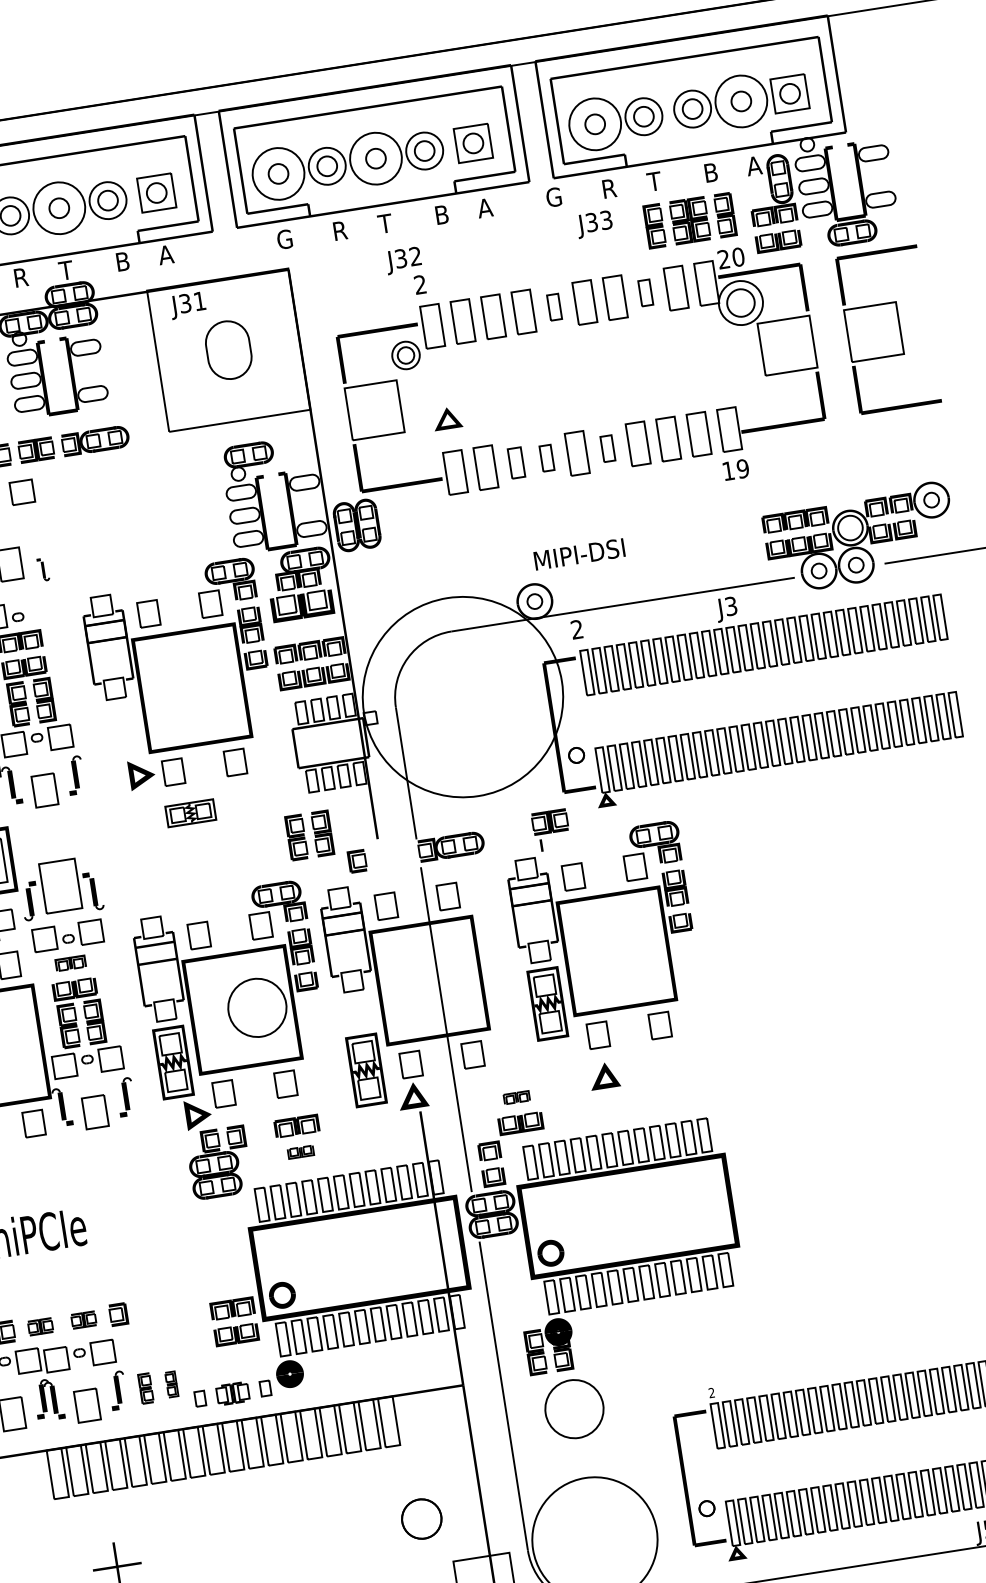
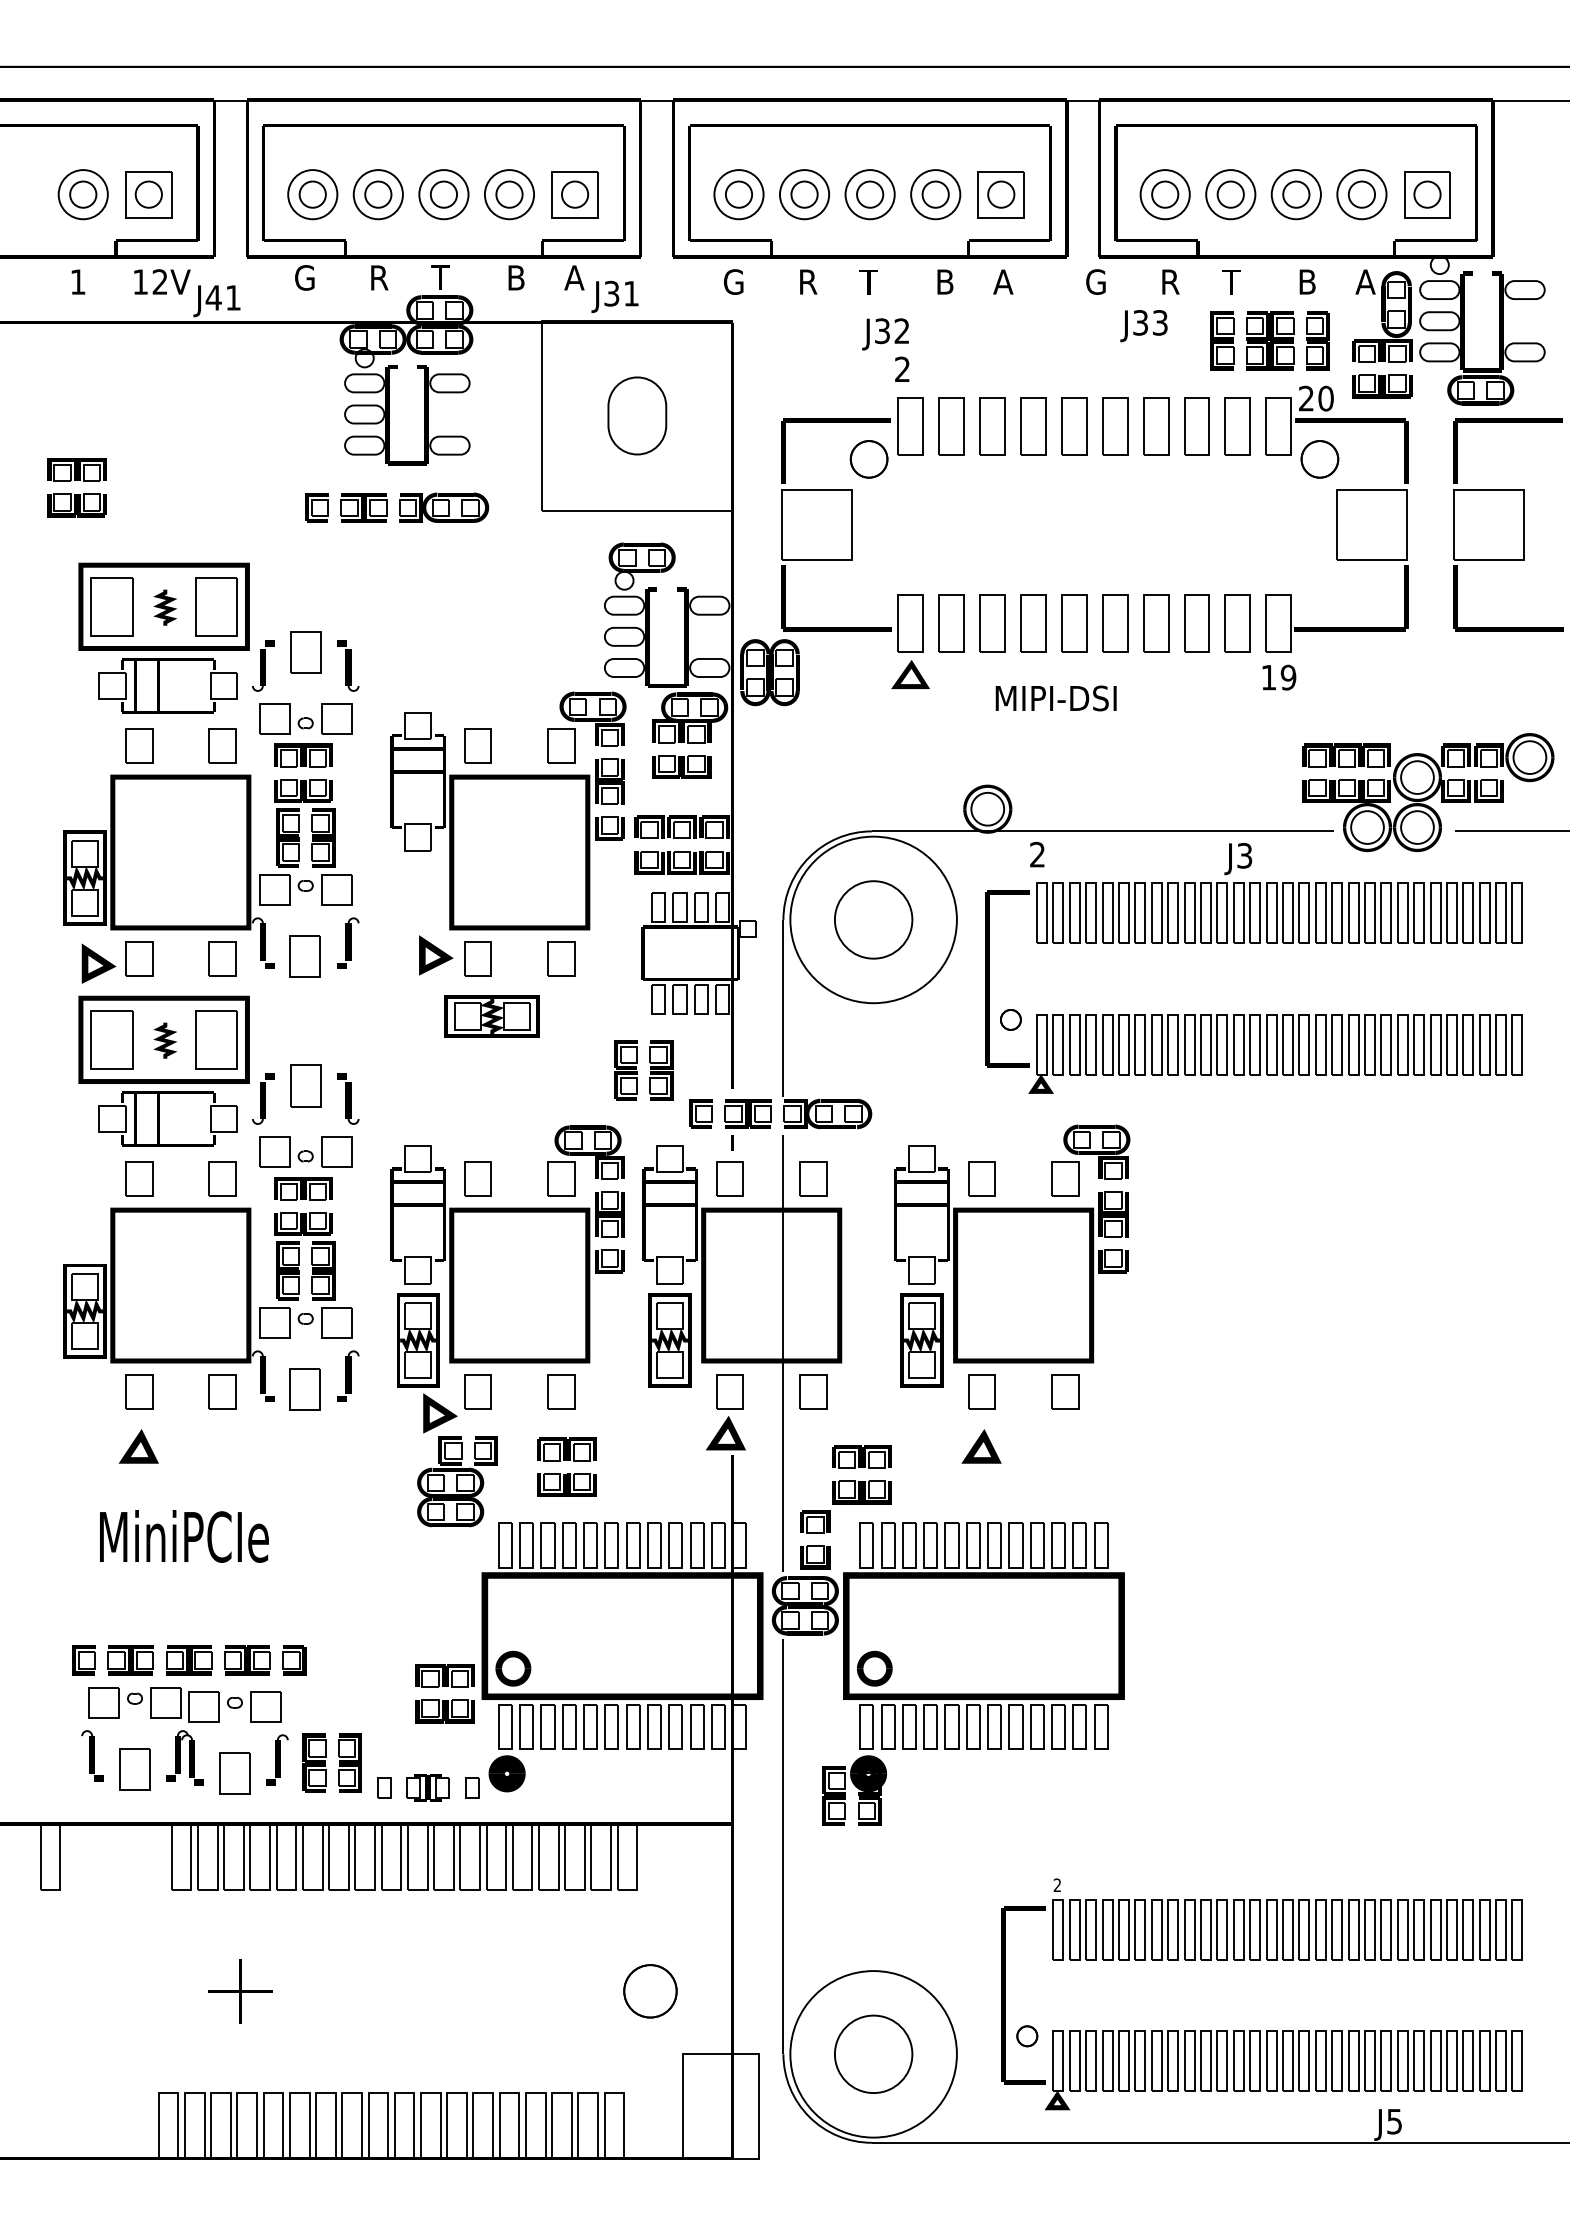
circle: (741, 101) -> (1361, 194), size x0.71
circle: (594, 124) -> (1164, 194), size x0.71
circle: (375, 158) -> (869, 194), size x0.71
circle: (278, 173) -> (738, 194), size x0.71
circle: (58, 208) -> (443, 194), size x0.71
part: (645, 292) -> (1196, 426), size x1.67
circle: (740, 303) -> (1319, 459), size x0.62
text: (187, 305) -> (614, 296), moved
part: (554, 307) -> (1074, 426), size x1.67
circle: (405, 355) -> (868, 459), size x1.67
part: (447, 418) -> (910, 674), moved
part: (608, 448) -> (1115, 623), size x1.67
part: (547, 458) -> (1033, 623), size x1.67
part: (516, 463) -> (992, 623), size x1.43
part: (21, 491) -> (336, 718), moved
circle: (931, 500) -> (1529, 757), size x1.67
text: (579, 554) -> (1055, 698), moved
circle: (856, 565) -> (1417, 827), size x1.67
part: (43, 569) -> (348, 665), size x1.67
circle: (819, 570) -> (1367, 827), size x1.67
circle: (534, 601) -> (987, 808), size x1.67
part: (302, 605) -> (681, 766), size x0.71
circle: (462, 696) -> (873, 919), size x0.62
part: (190, 813) -> (491, 1016), size x1.43
part: (550, 829) -> (747, 1124), moved
part: (60, 886) -> (305, 1085), size x0.62
part: (70, 962) -> (303, 1188), size x1.43
part: (257, 1007) -> (873, 919), moved
part: (366, 1070) -> (669, 1340), moved
part: (516, 1097) -> (861, 1456), size x1.67
part: (300, 1152) -> (566, 1484), size x1.67
part: (83, 1320) -> (247, 1660), size x1.43
part: (40, 1326) -> (189, 1660), size x1.43
part: (171, 1384) -> (349, 1762), size x1.67
part: (145, 1388) -> (314, 1762), size x1.43
part: (574, 1408) -> (873, 2053), moved

